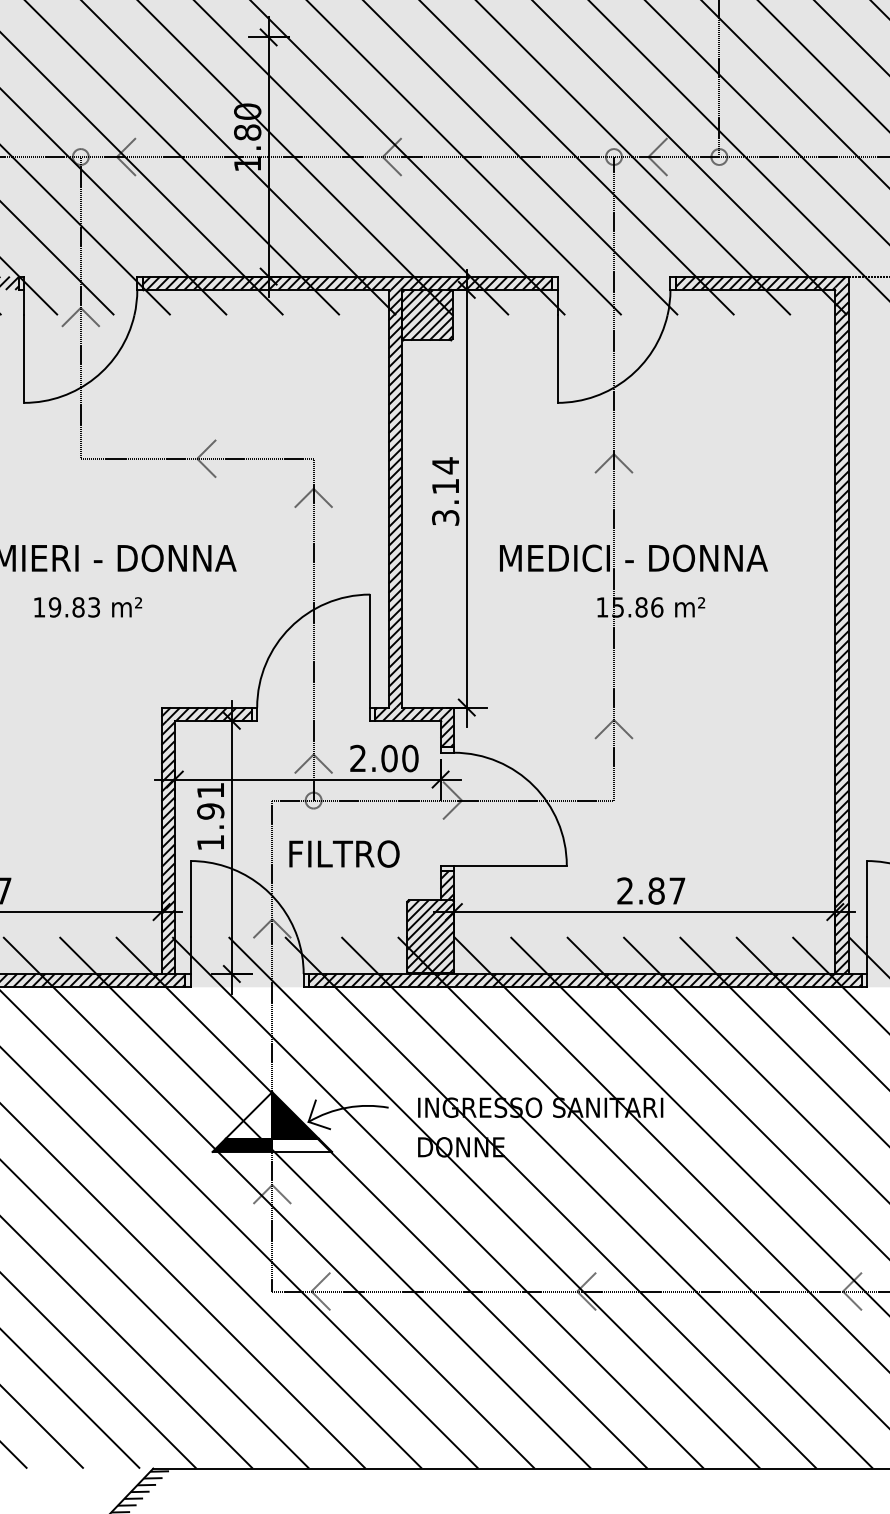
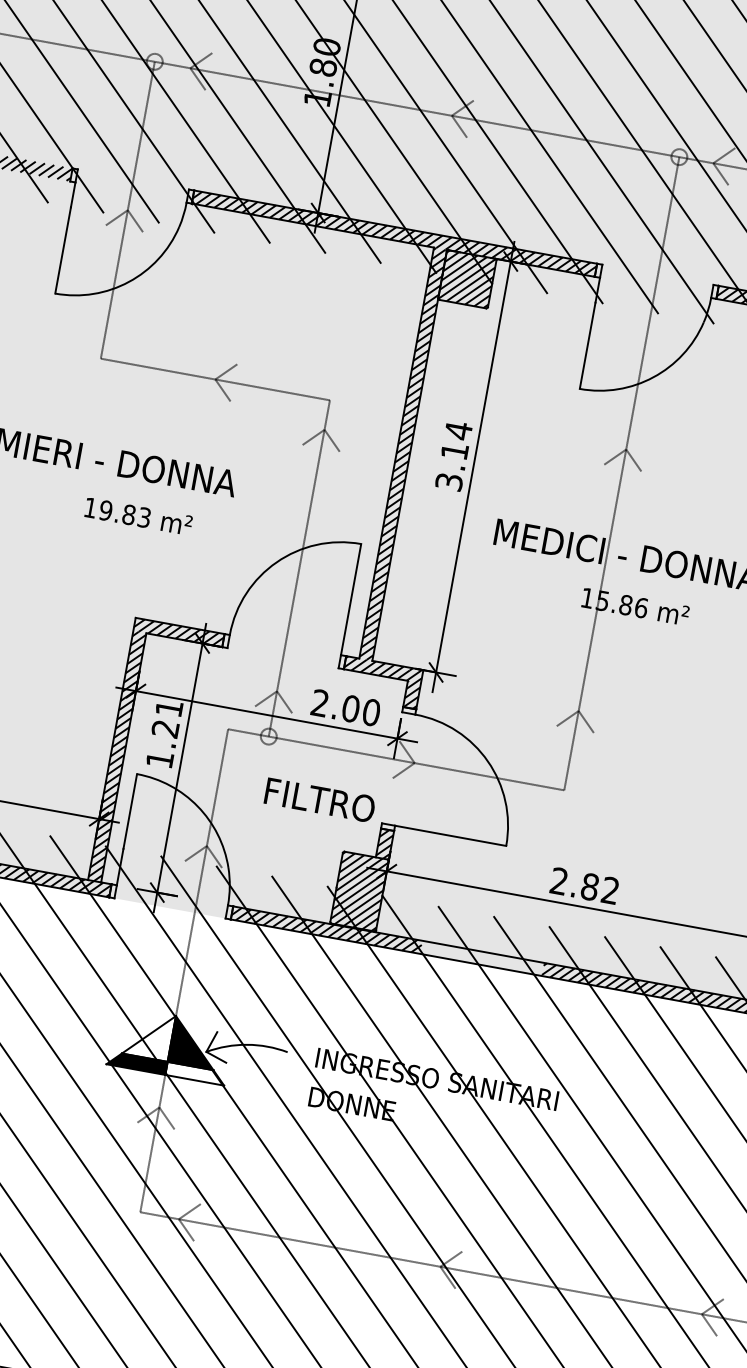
text: (88, 607) -> (138, 516), moved
text: (210, 811) -> (165, 728), 1.91 -> 1.21
text: (344, 853) -> (320, 799), moved
text: (677, 890) -> (610, 890), 2.87 -> 2.82
hatch: (563, 980) -> (482, 958), removed

